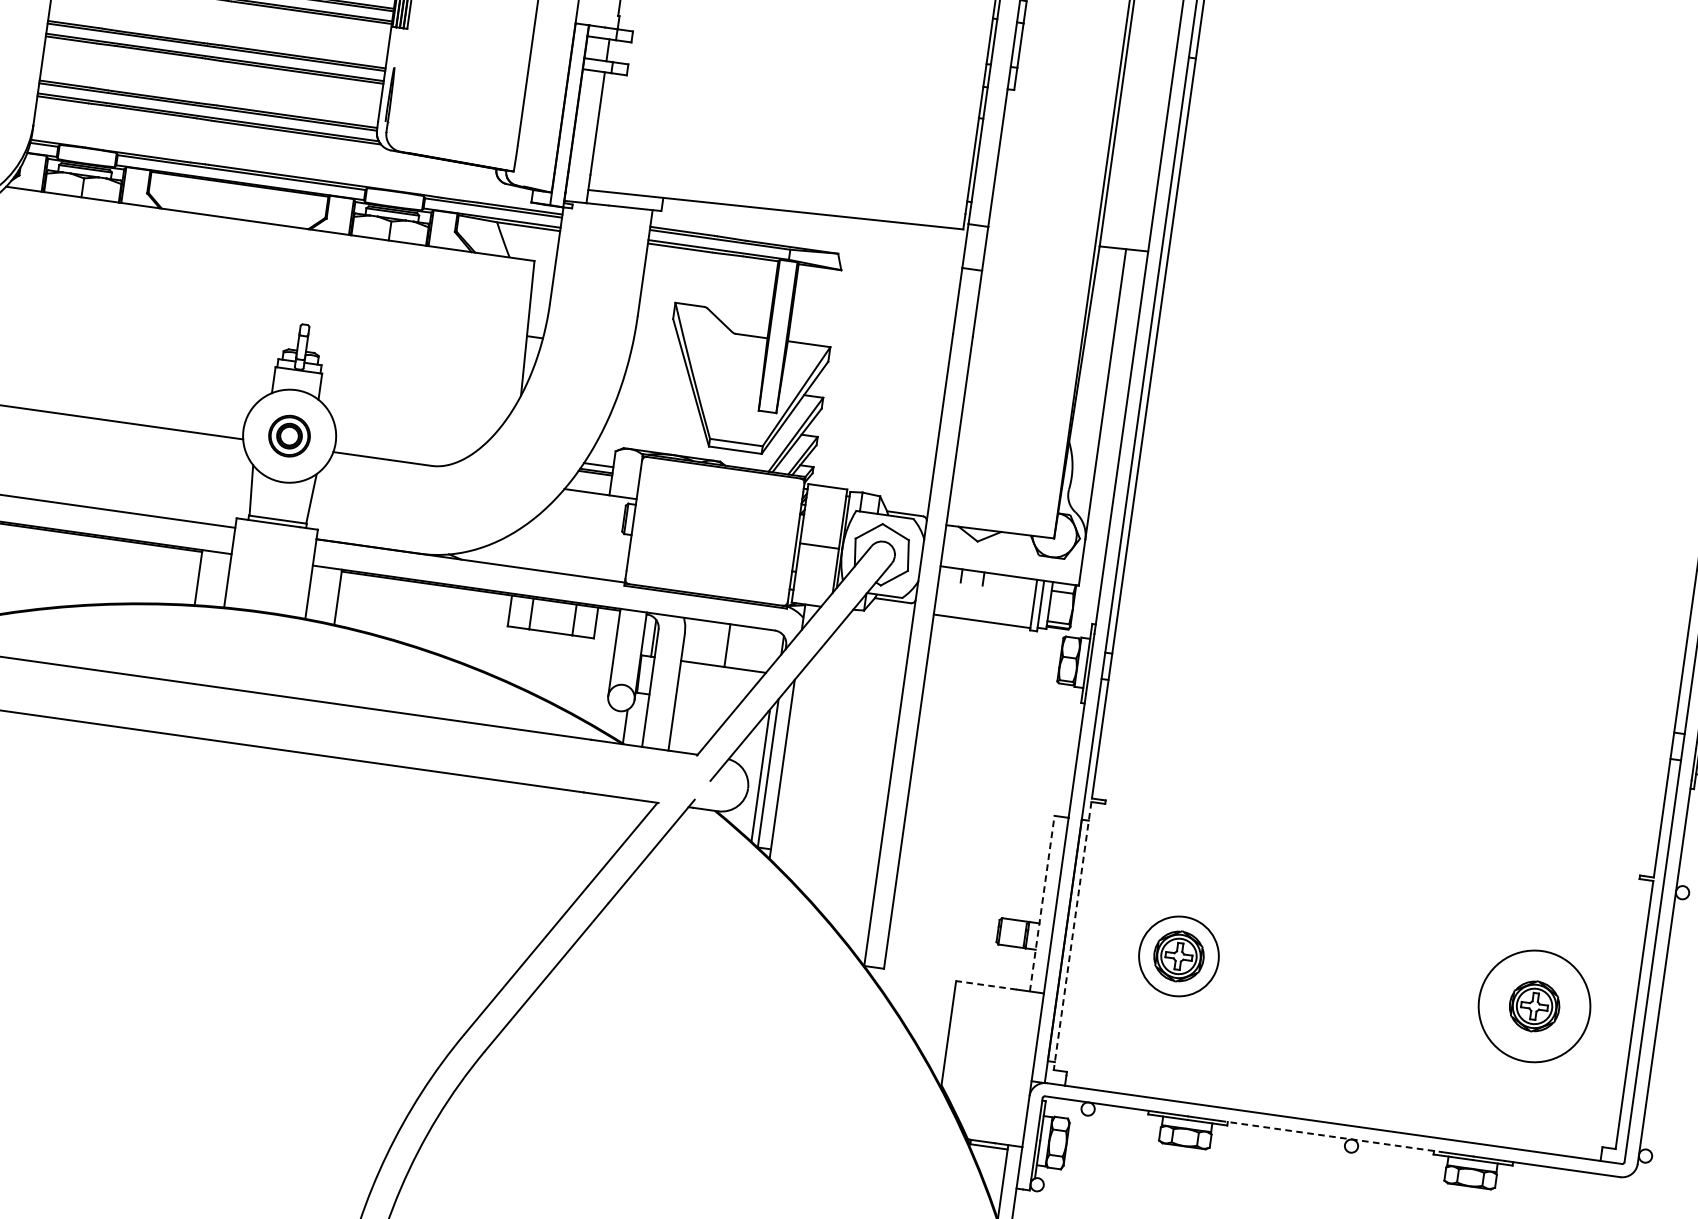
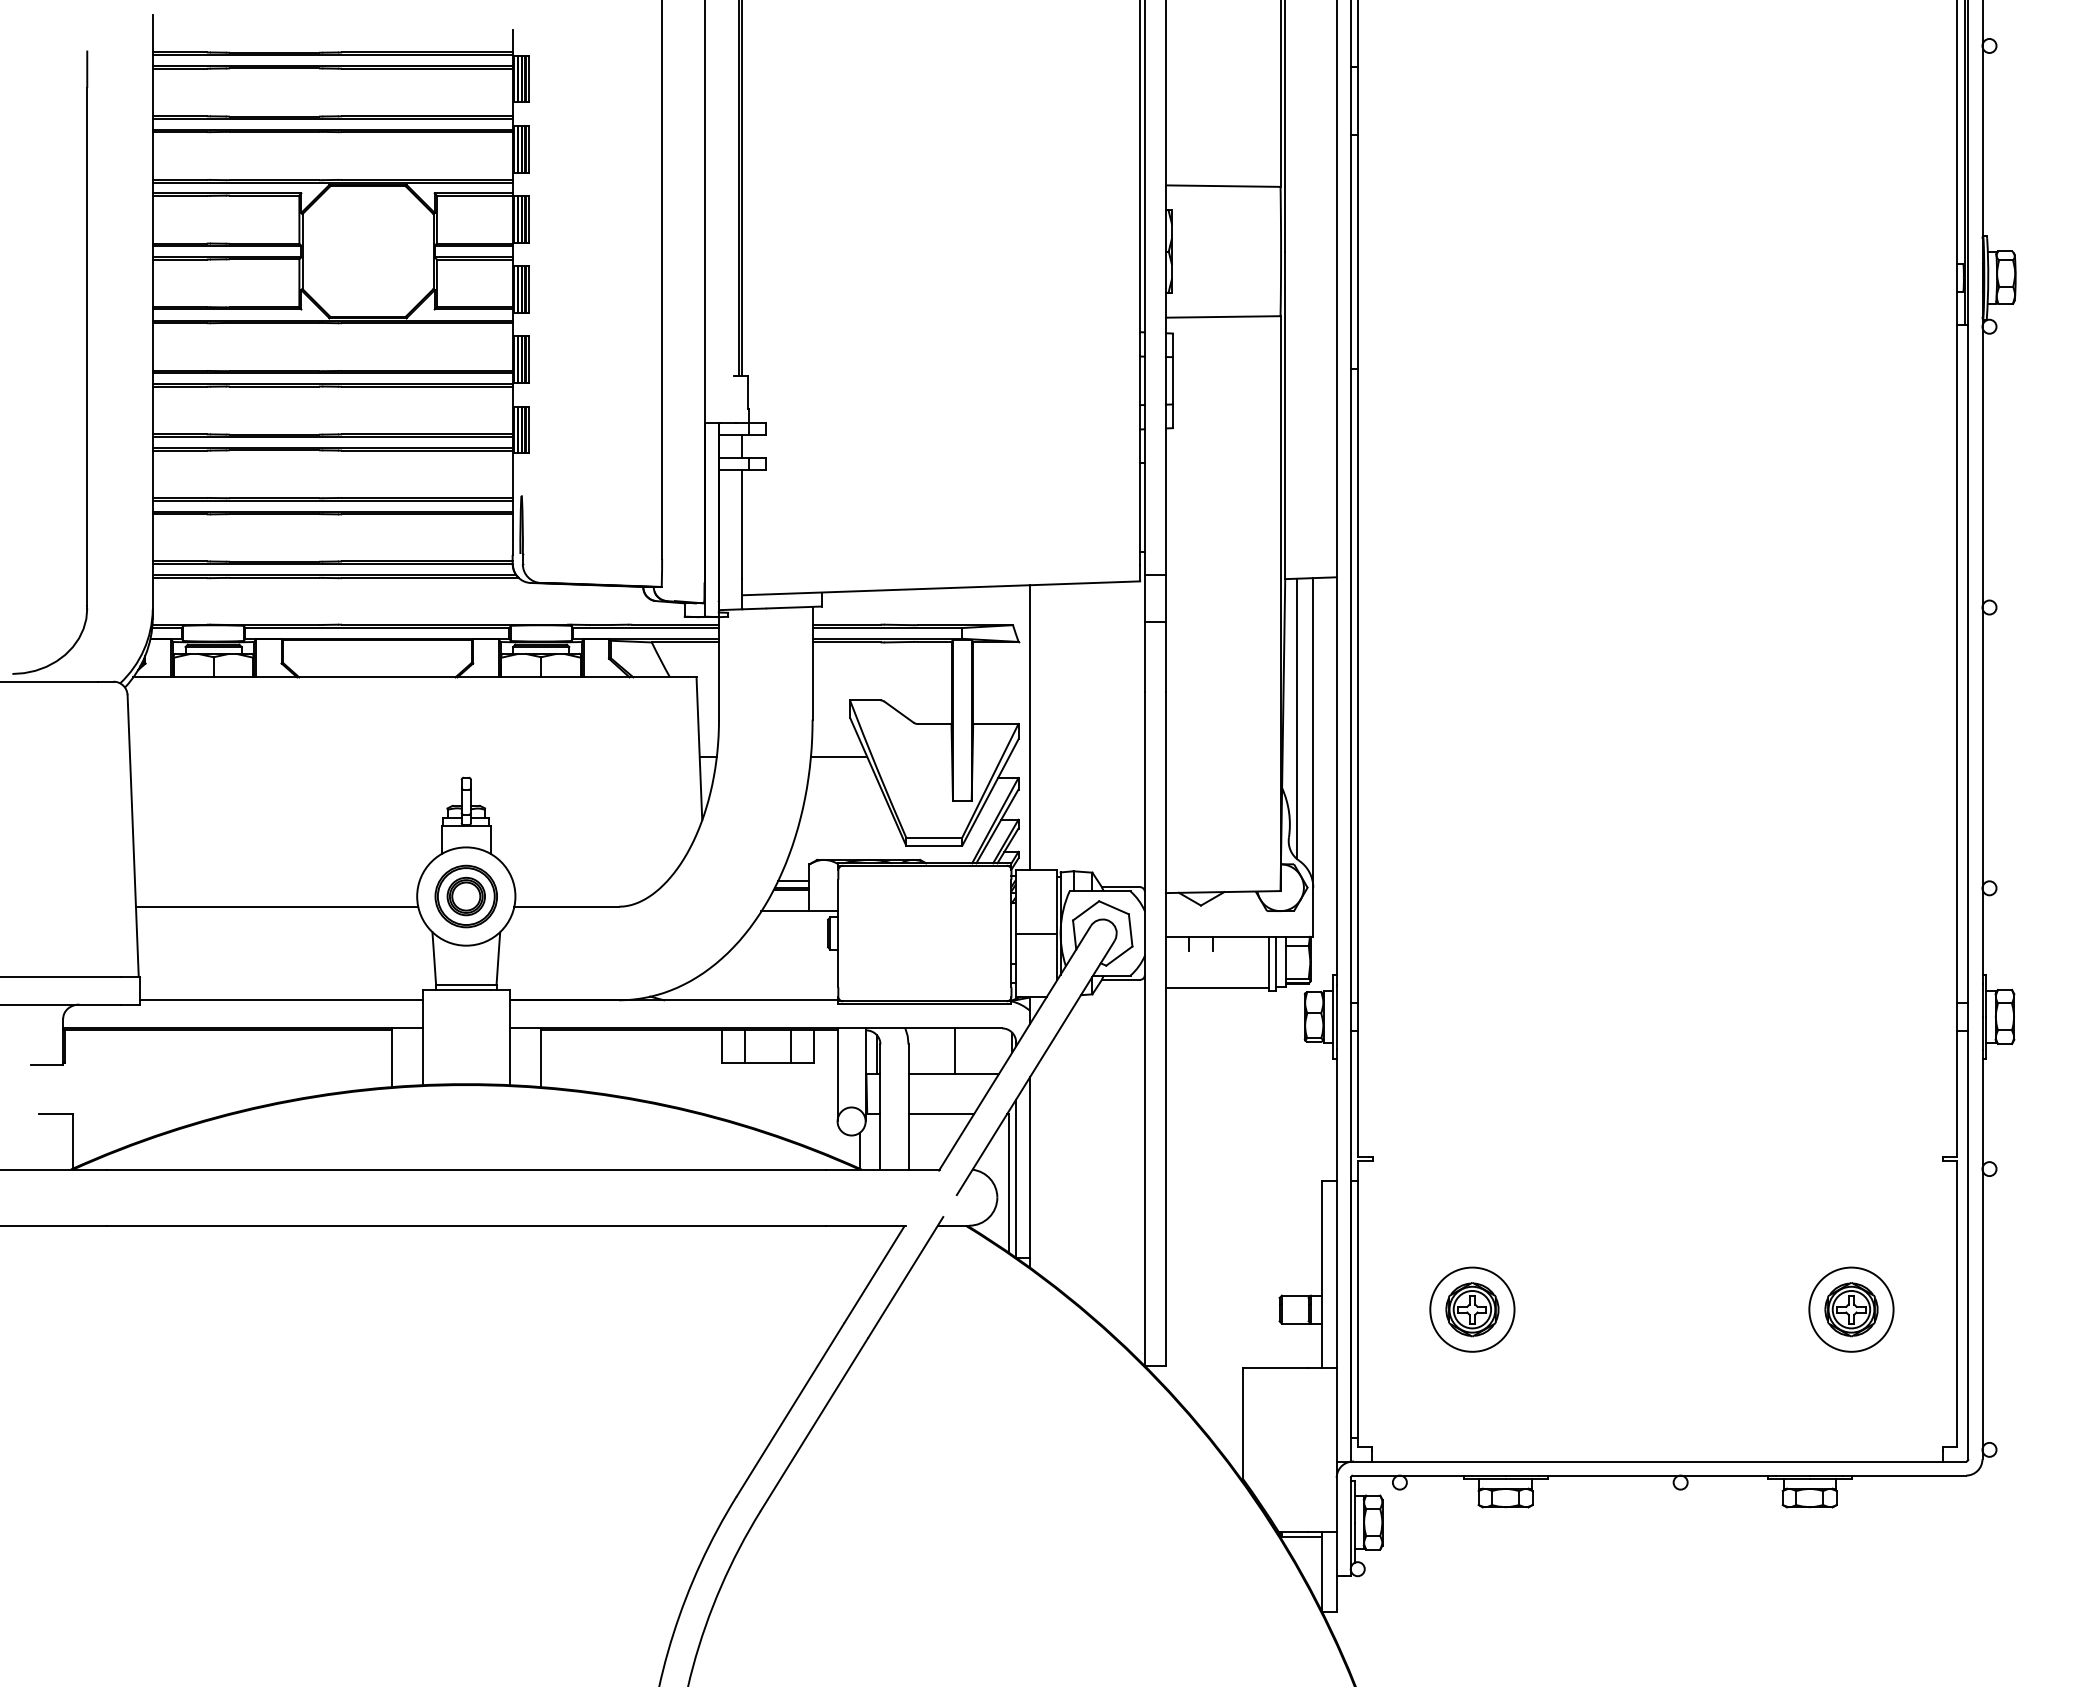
line: (841, 352) -> (1030, 727), added
line: (657, 354) -> (838, 757), added
line: (1091, 378) -> (1296, 718), added
part: (288, 436) -> (465, 896), size x1.43
line: (706, 702) -> (941, 1113), added
line: (1042, 903) -> (1321, 1274), dashed -> solid
line: (1072, 936) -> (1358, 1304), dashed -> solid
line: (985, 985) -> (1274, 1368), dashed -> solid
circle: (1534, 1006) -> (1851, 1309), size x0.71
line: (1330, 1136) -> (1657, 1475), dashed -> solid

